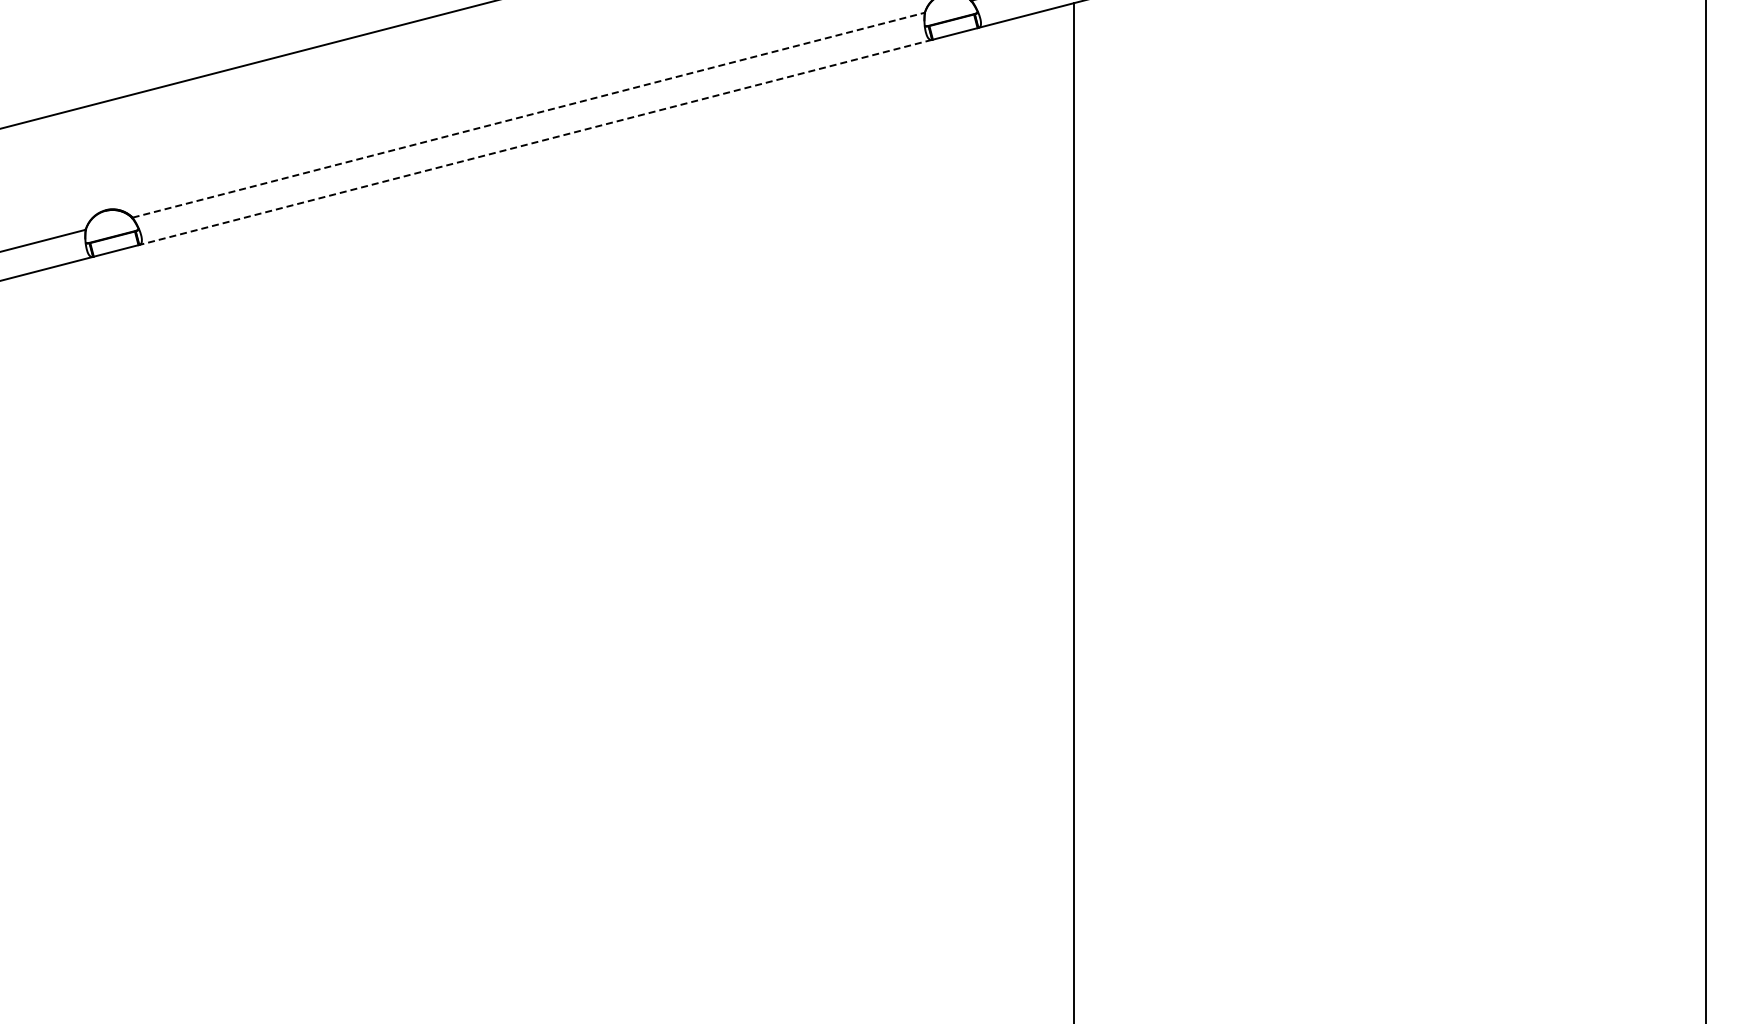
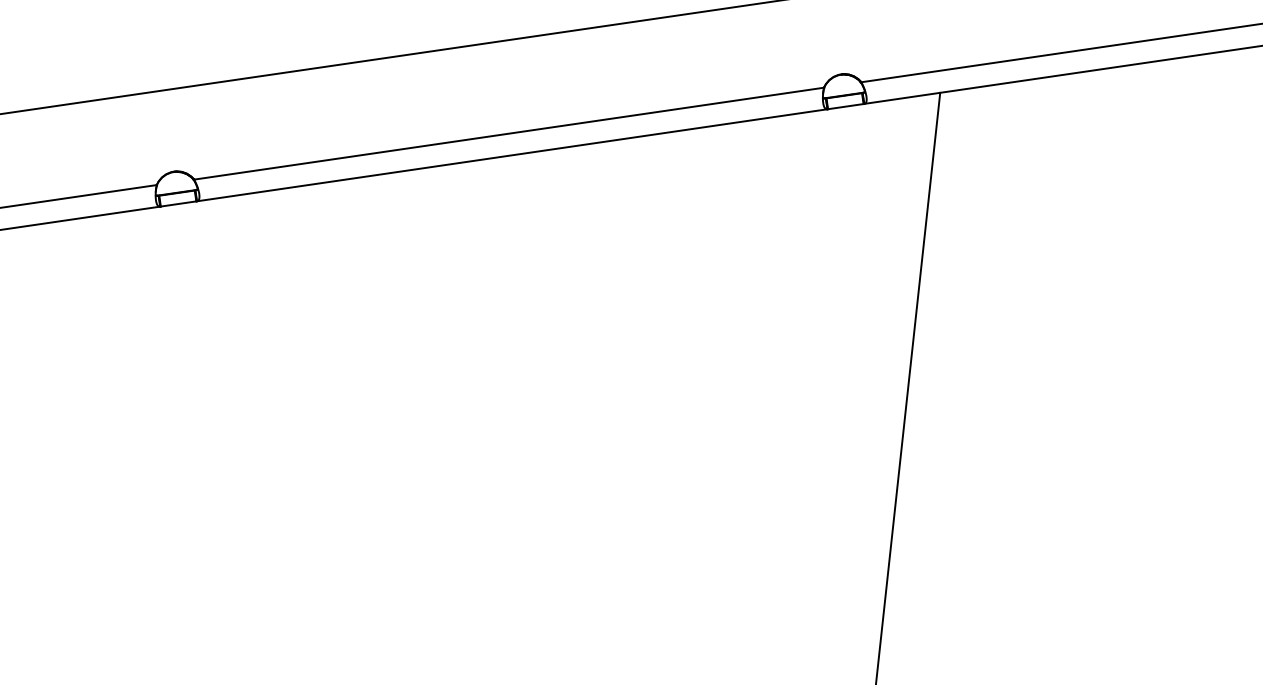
line: (529, 115) -> (509, 133), dashed -> solid
line: (535, 142) -> (512, 155), dashed -> solid

